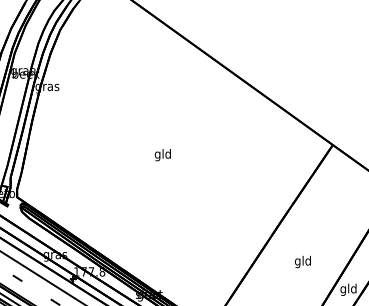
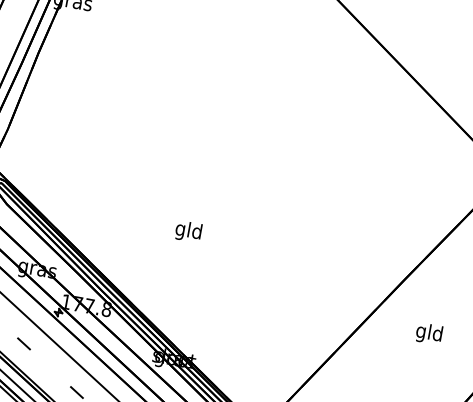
text: (162, 155) -> (187, 232), moved
text: (302, 261) -> (428, 332), moved

